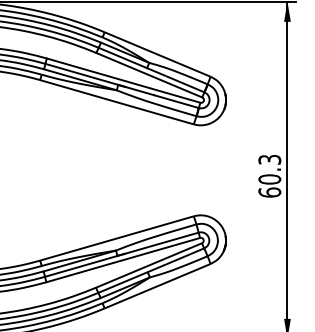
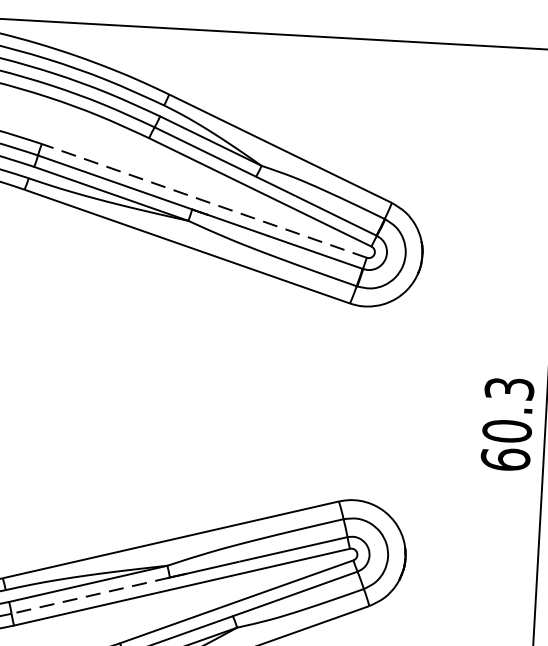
line: (123, 80) -> (204, 200), solid -> dashed
line: (81, 266) -> (91, 595), solid -> dashed

